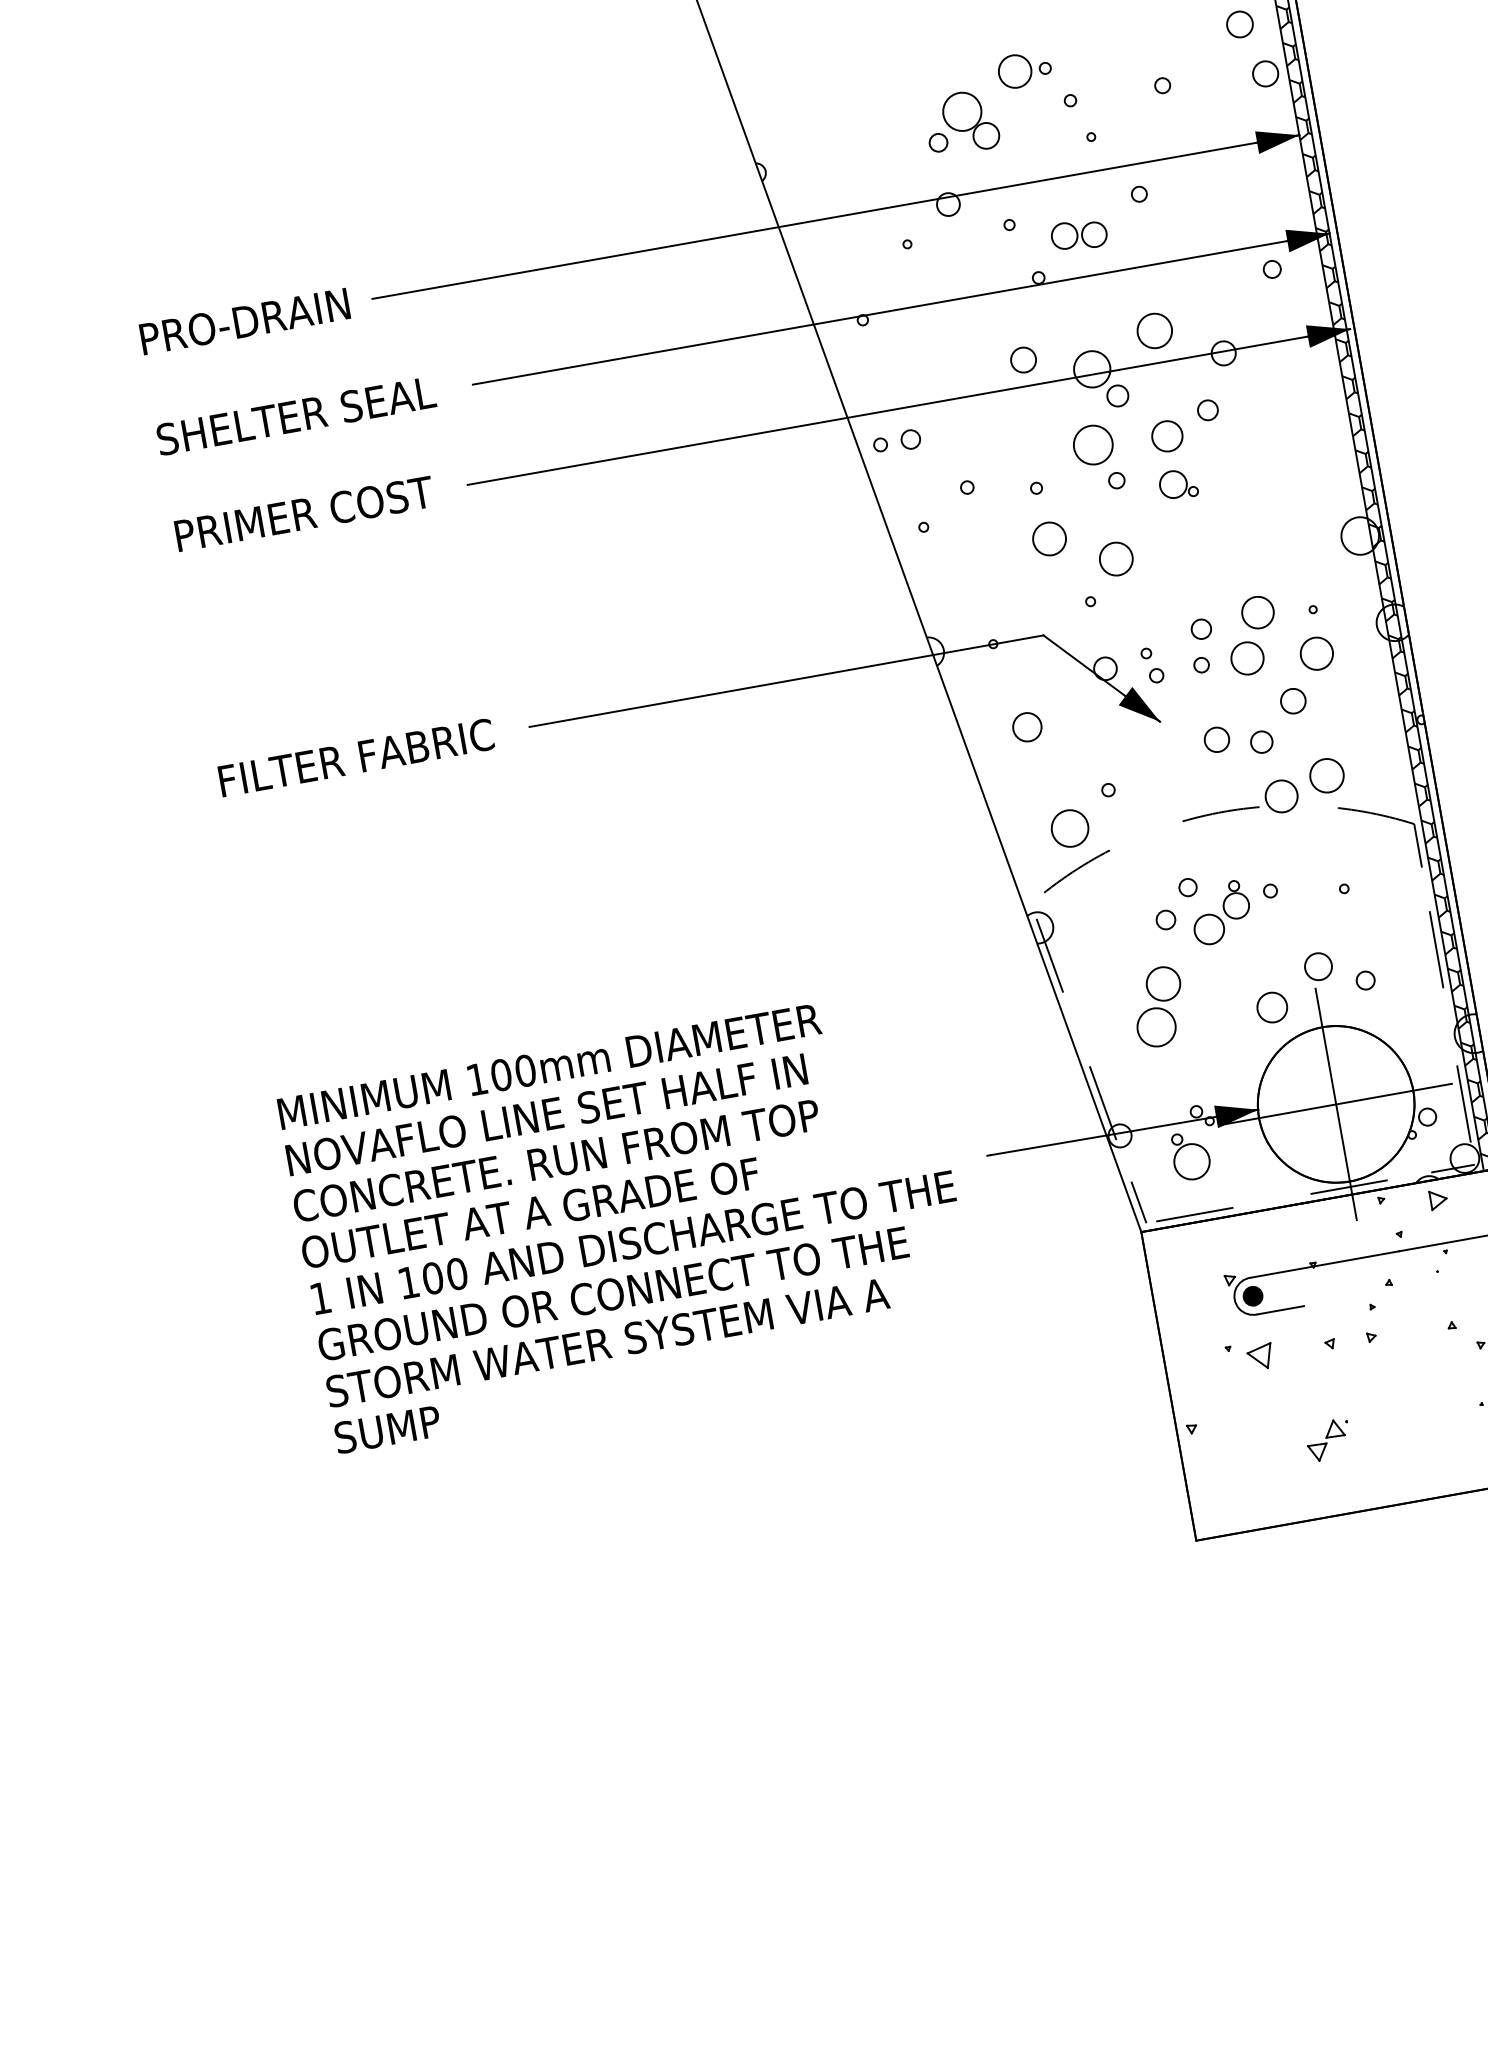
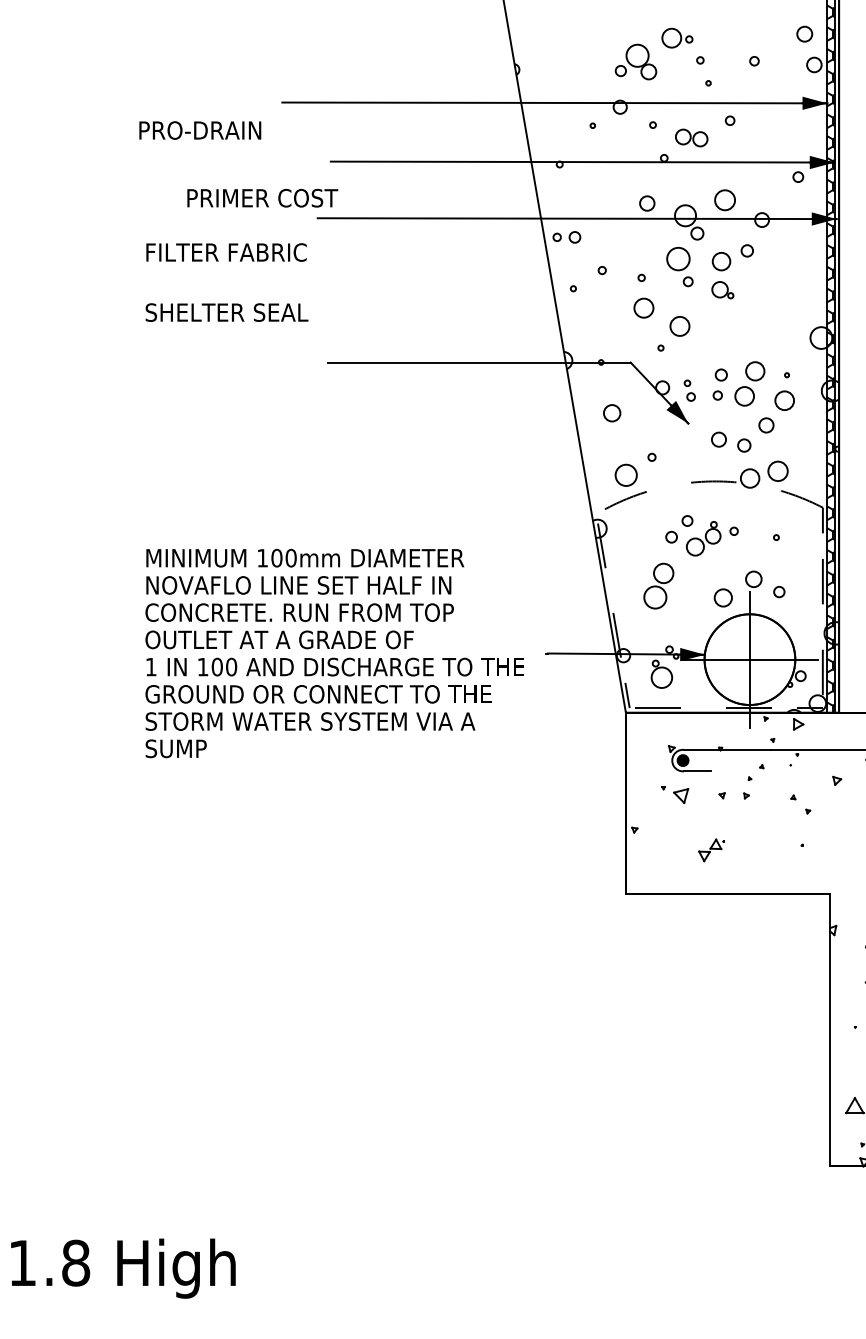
text: (245, 321) -> (200, 130), moved
text: (295, 416) -> (226, 312), moved
text: (303, 512) -> (262, 197), moved
text: (356, 757) -> (226, 252), moved

